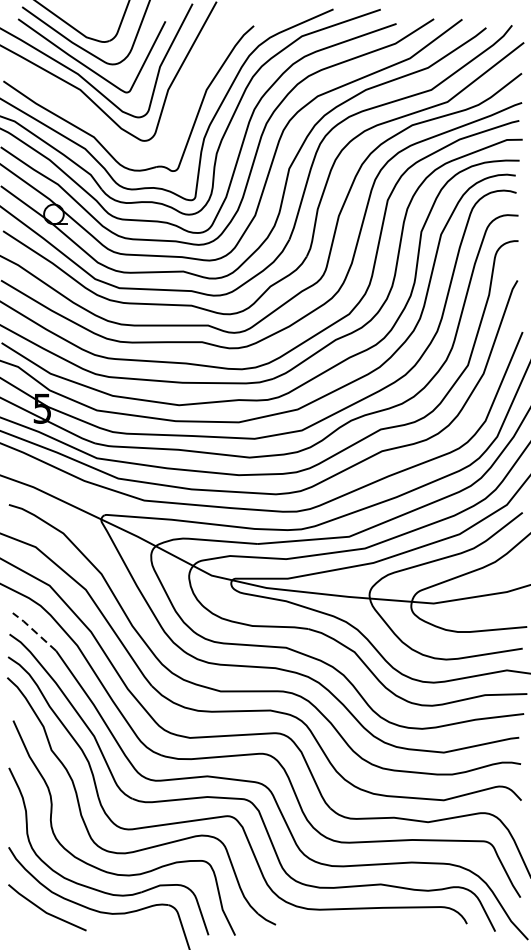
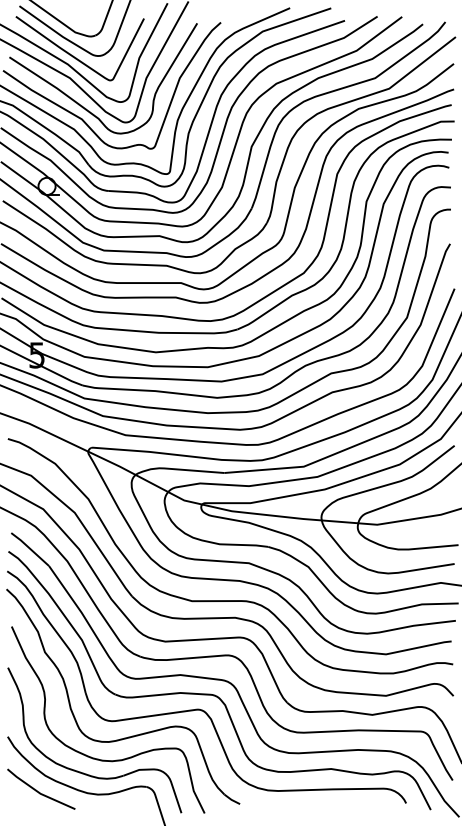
curve: (94, 121) -> (82, 105), added
line: (34, 630) -> (30, 548), dashed -> solid

